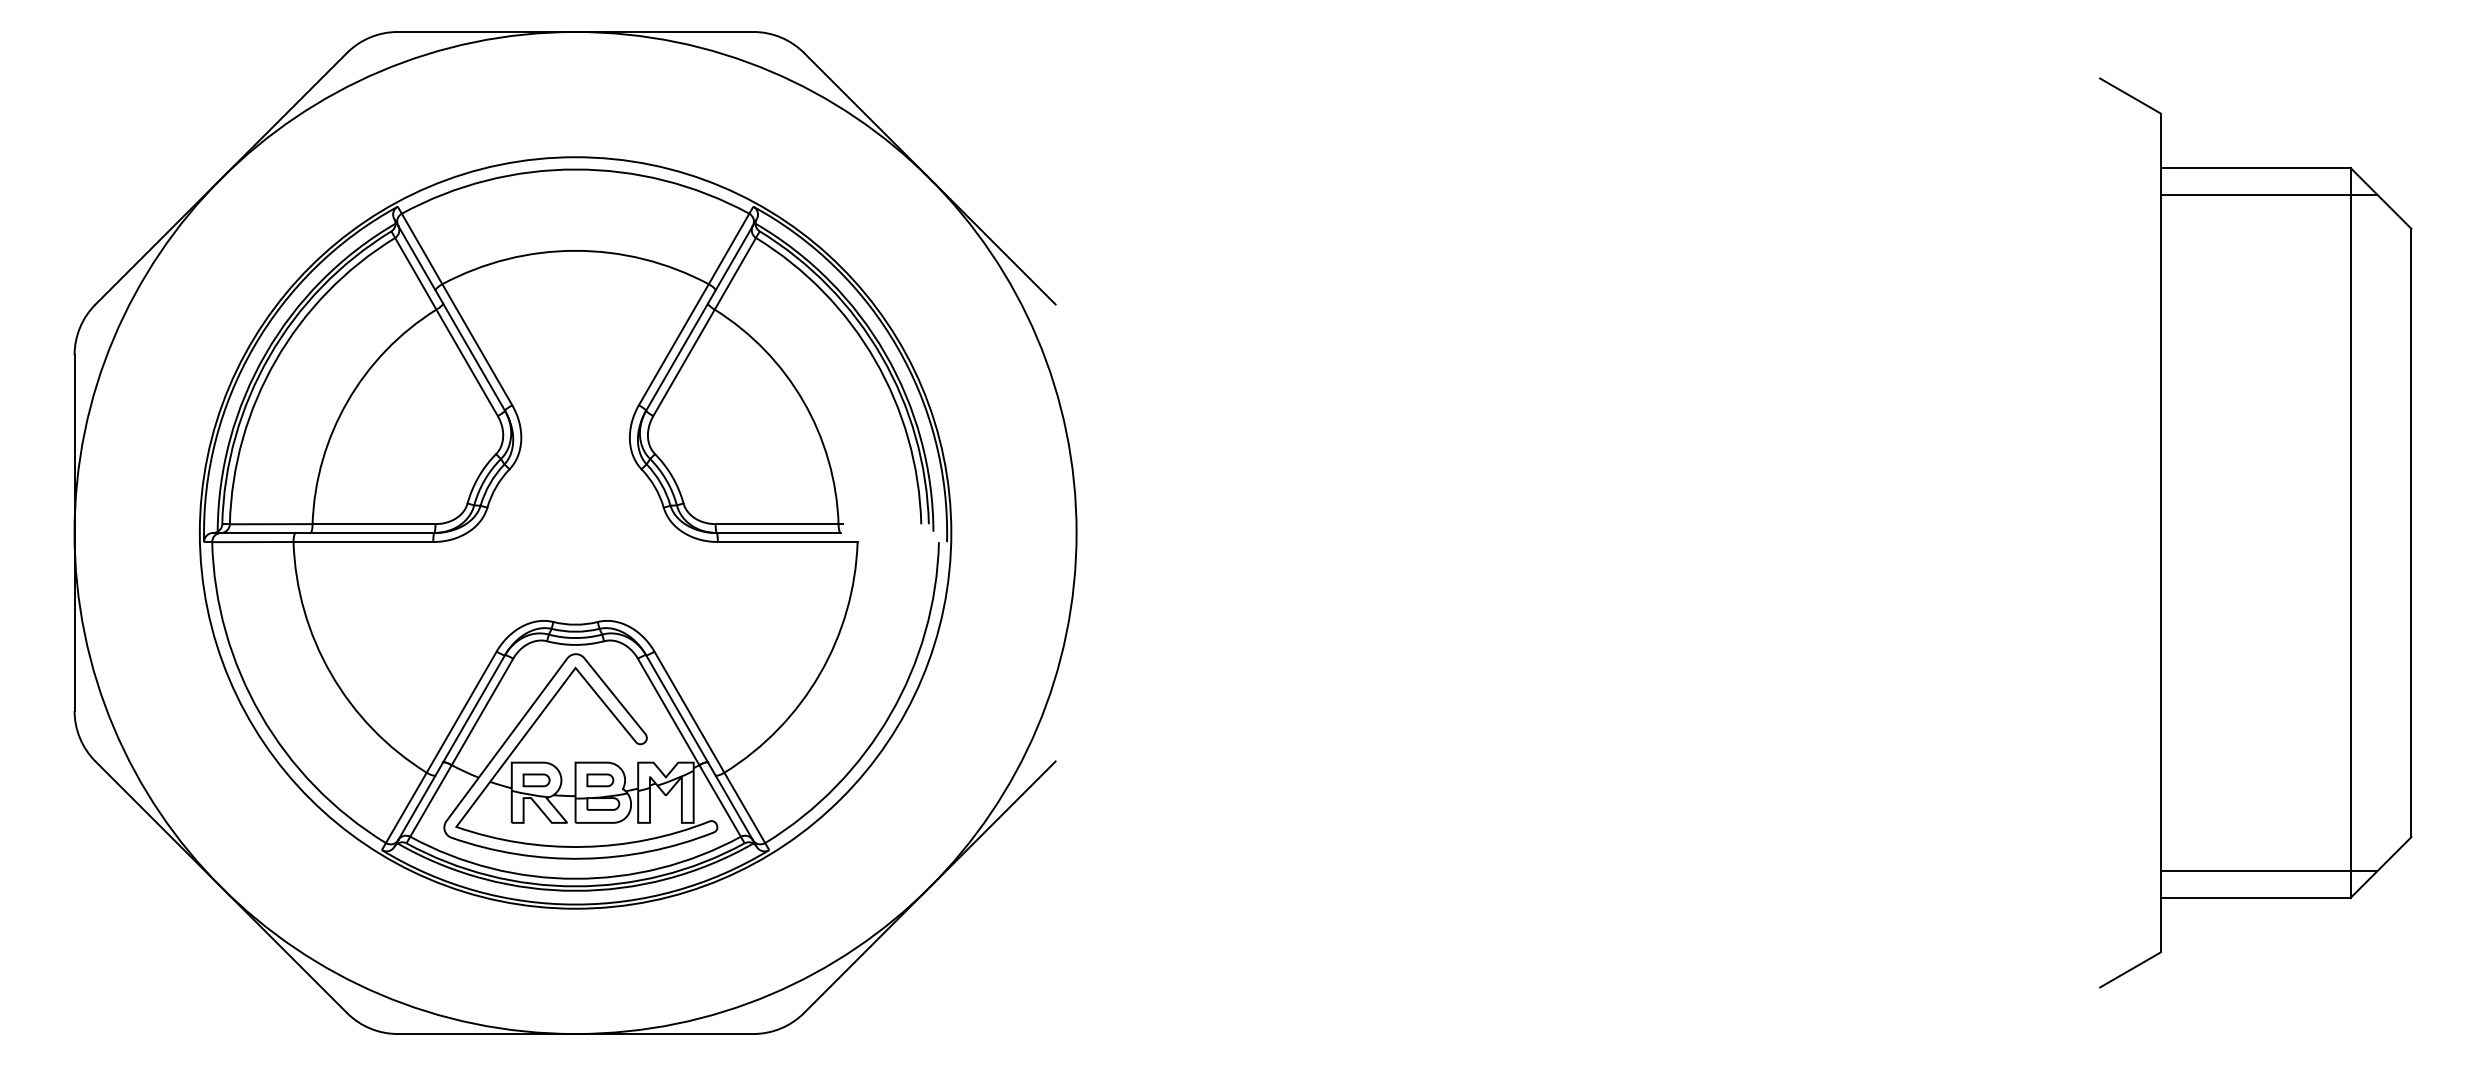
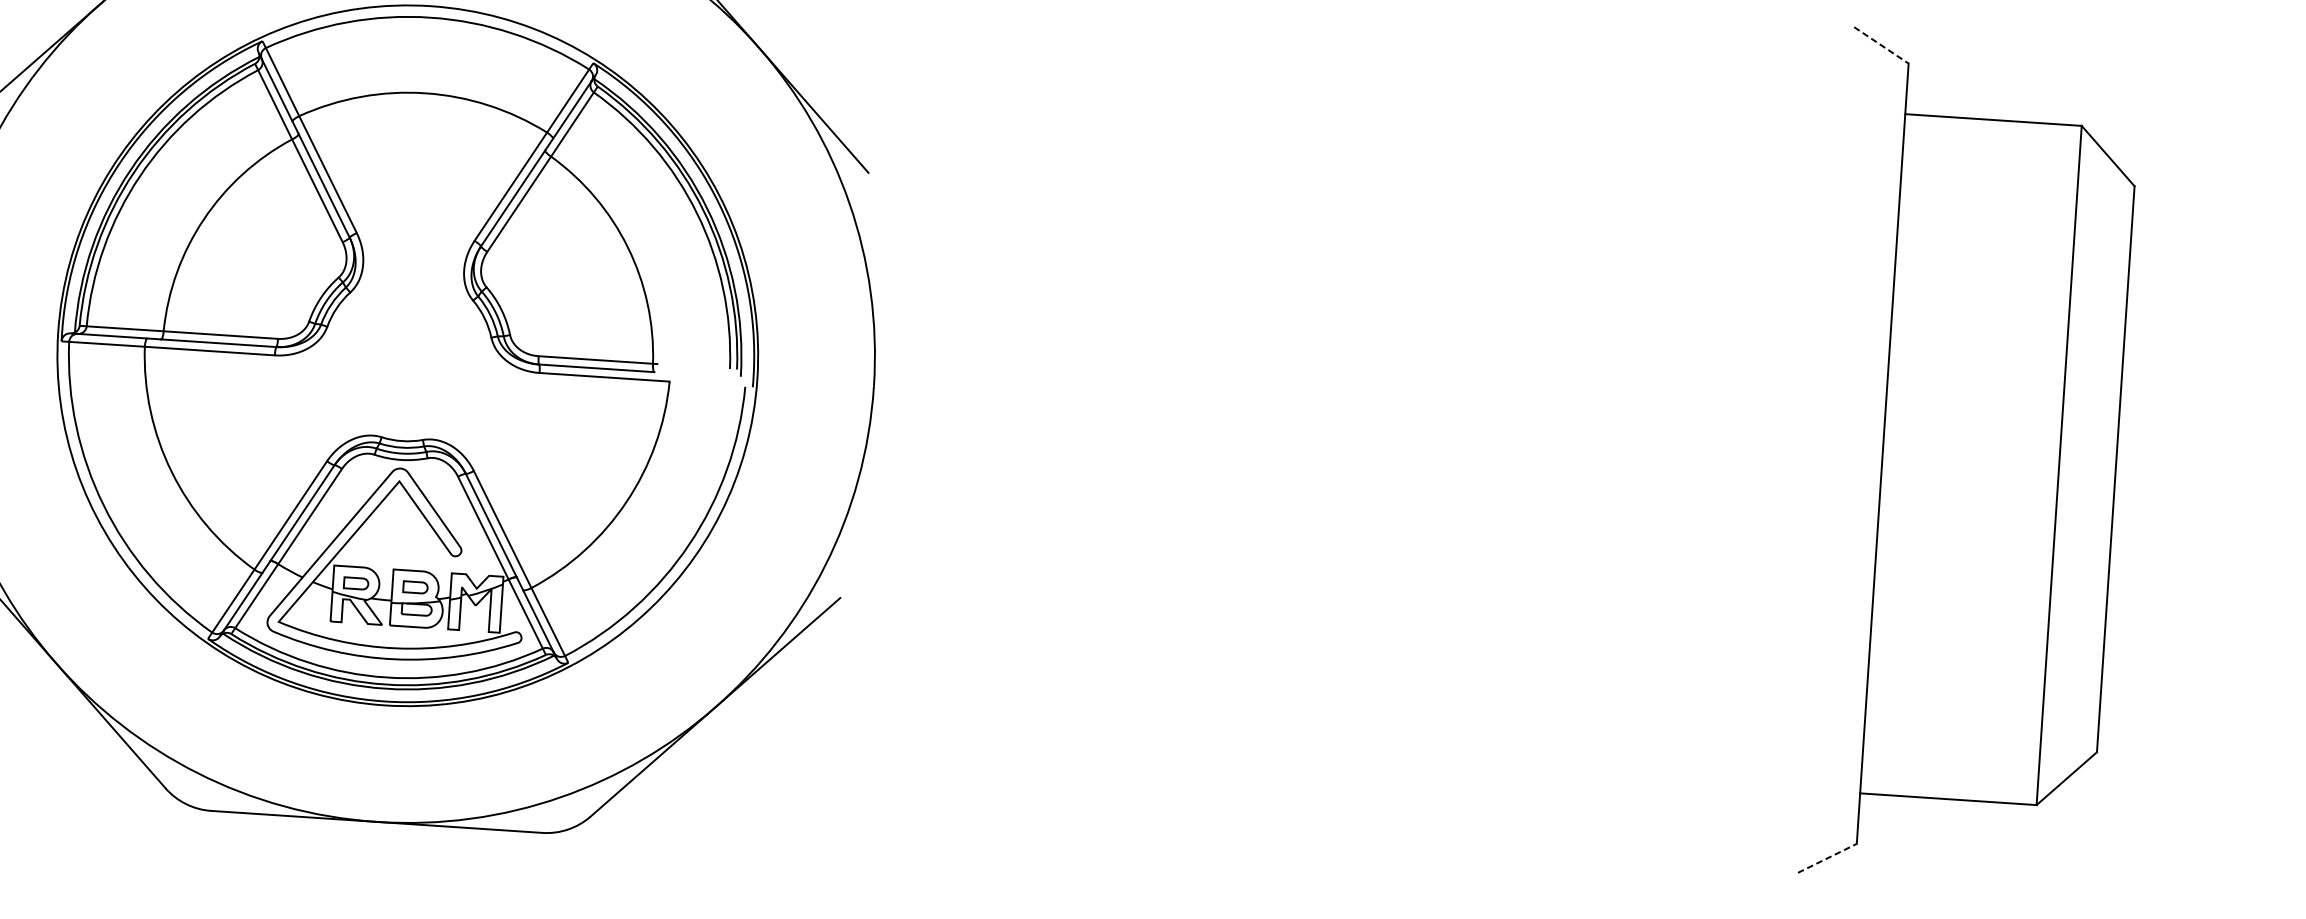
line: (2130, 96) -> (1881, 45), solid -> dashed
line: (2268, 194) -> (2003, 145), removed
line: (2268, 871) -> (1961, 775), removed
line: (2130, 969) -> (1827, 857), solid -> dashed

